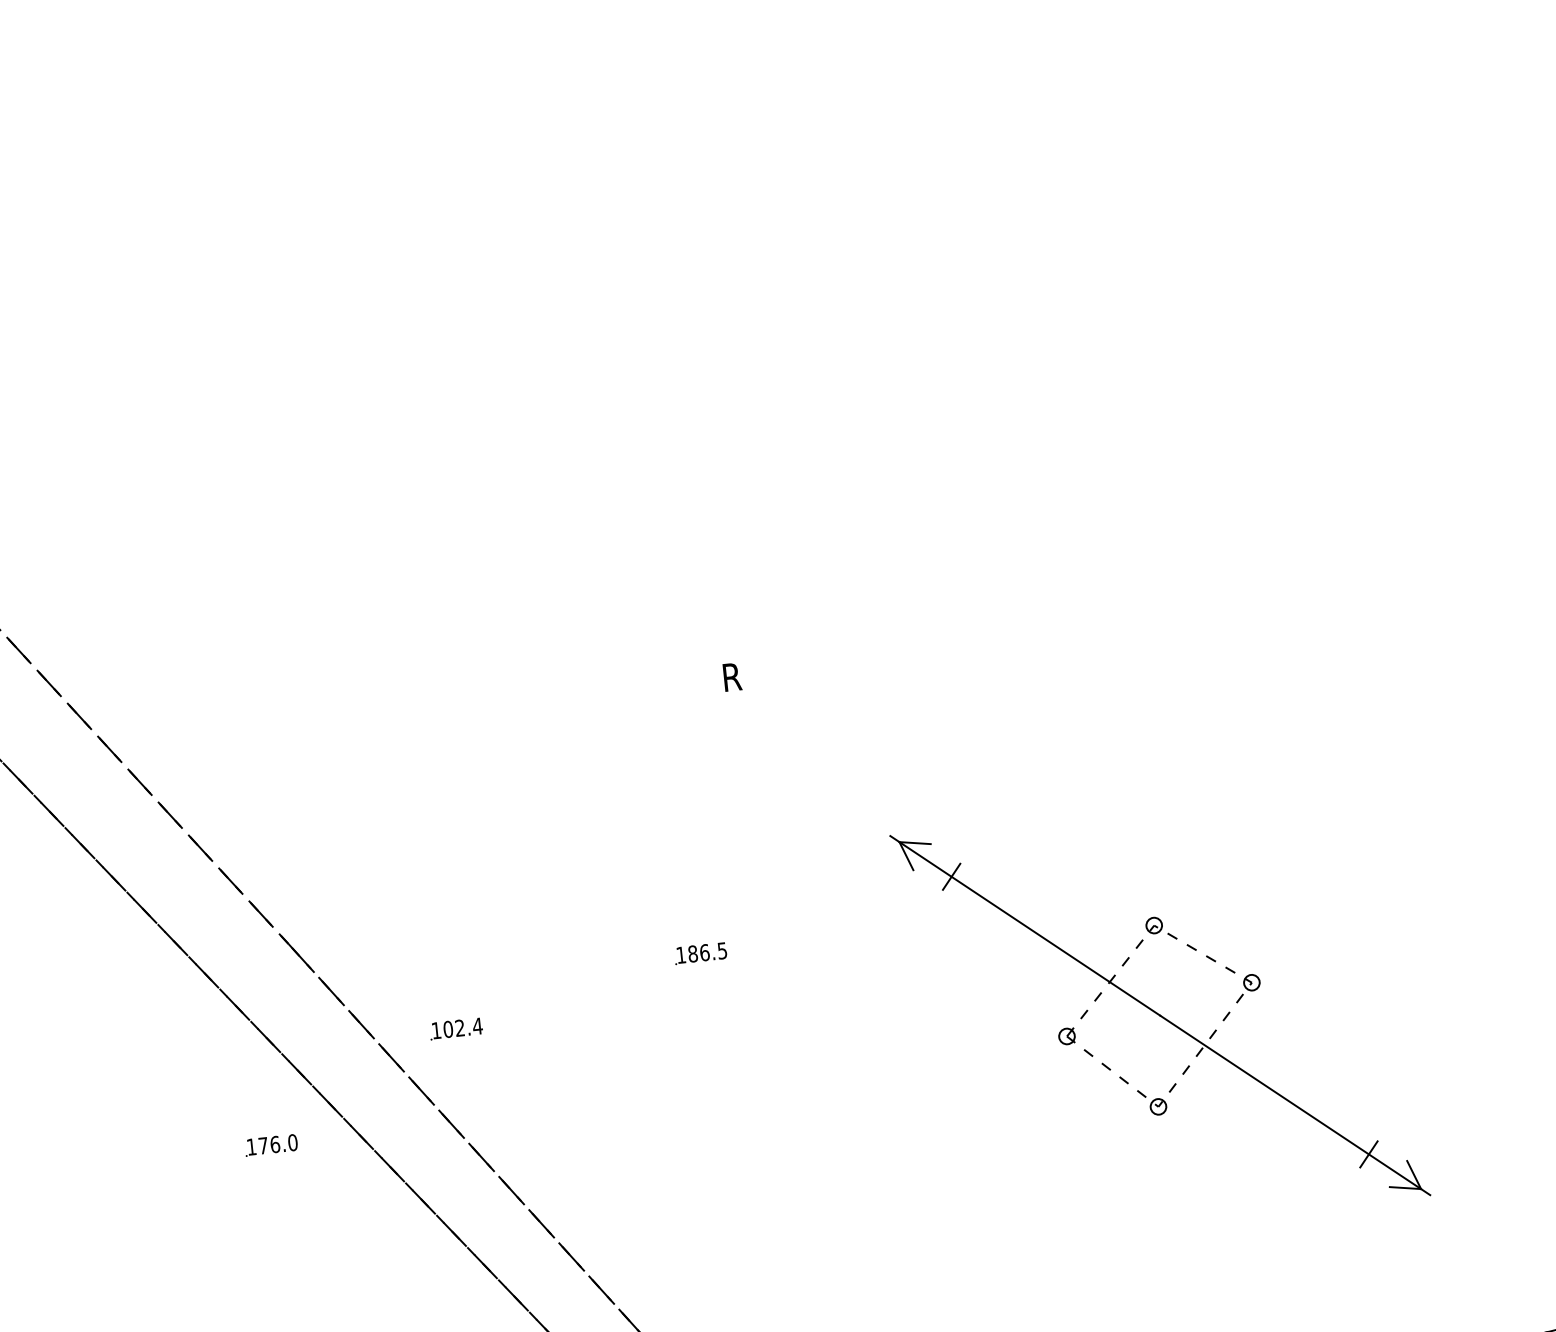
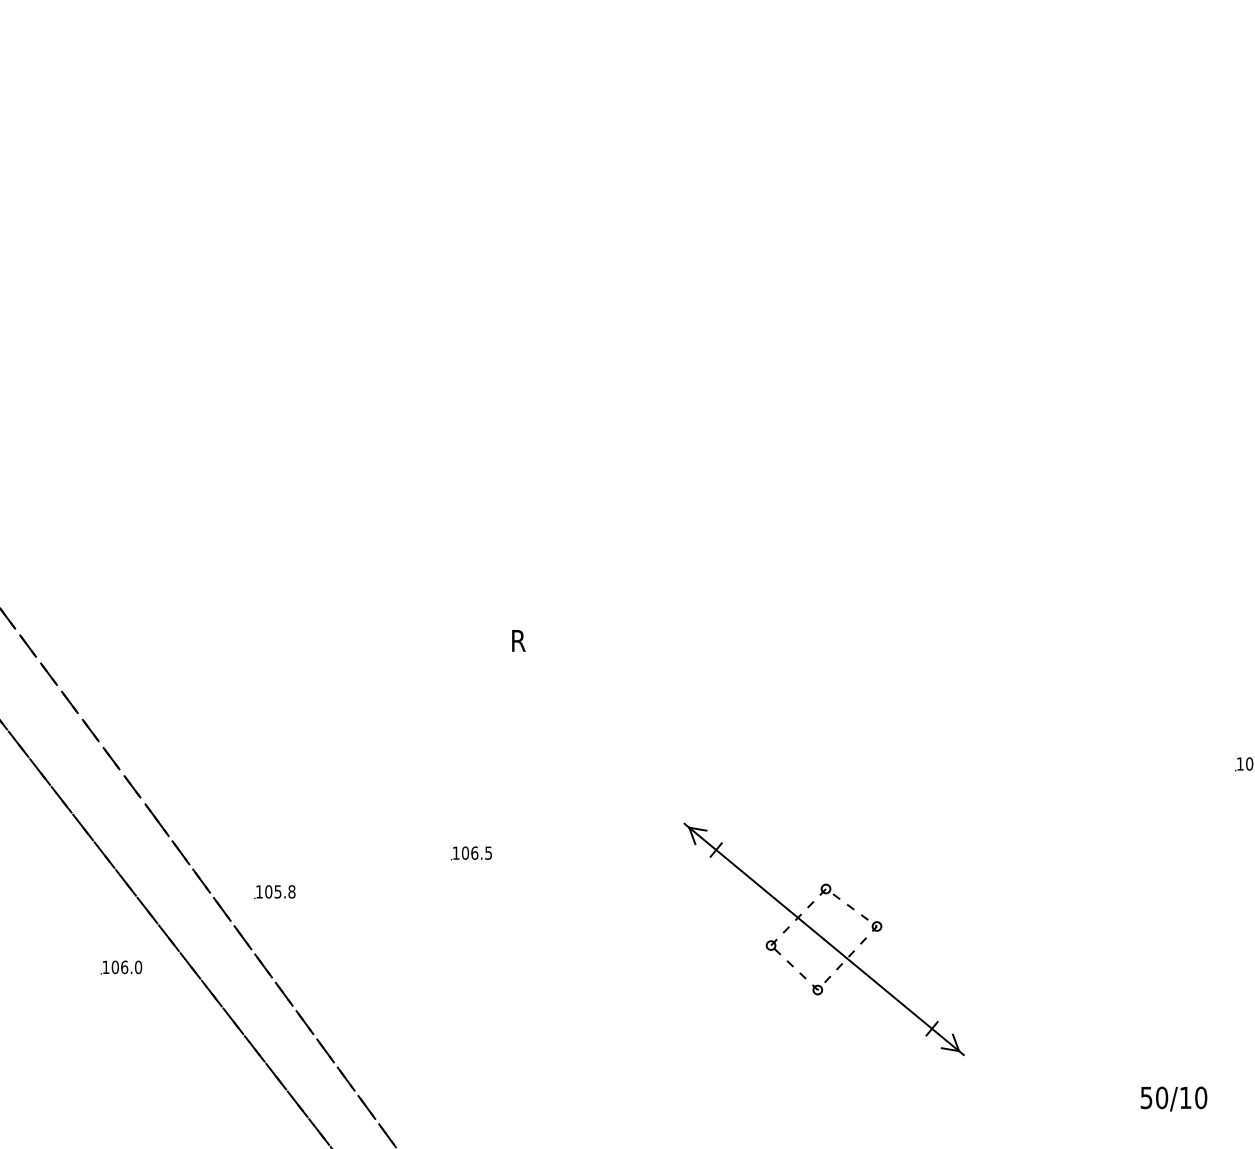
text: (692, 953) -> (465, 852), 186.5 -> 106.5
part: (1159, 1015) -> (823, 939), size x0.71
text: (468, 1026) -> (284, 891), 102.4 -> 105.8
text: (262, 1146) -> (114, 967), 176.0 -> 106.0

